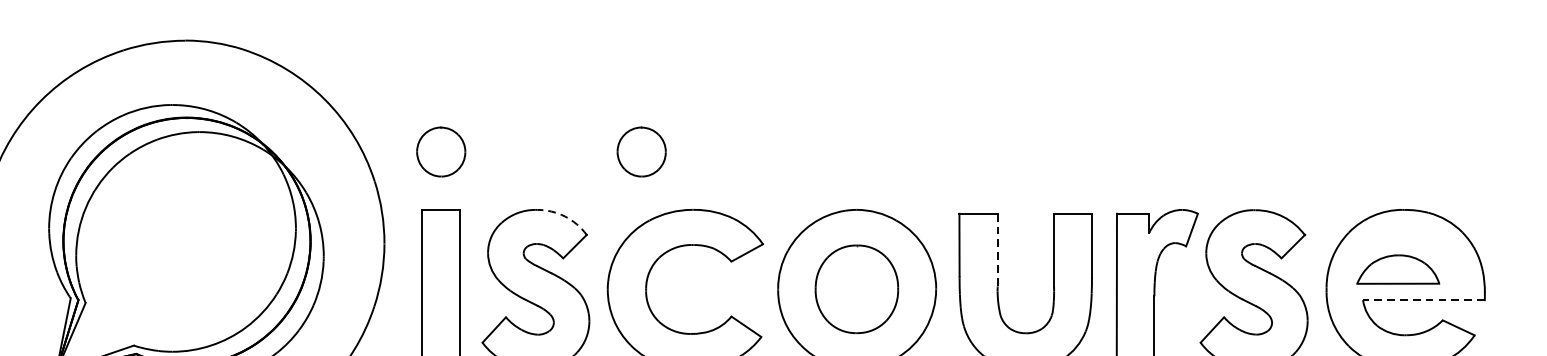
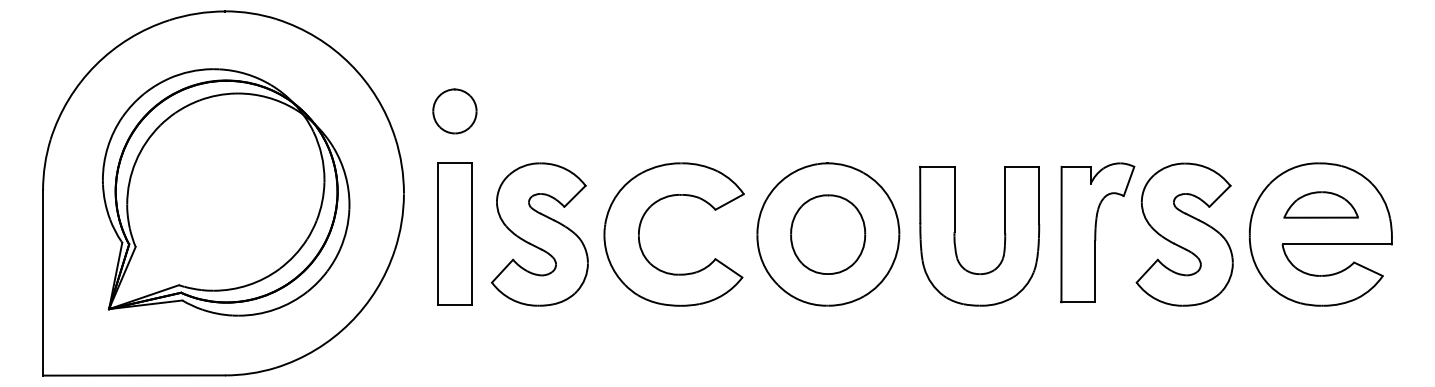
part: (641, 152) -> (634, 111), removed
arc: (565, 216) -> (566, 169), dashed -> solid
line: (997, 250) -> (954, 199), dashed -> solid
part: (1397, 269) -> (1320, 204), moved
line: (1424, 300) -> (1337, 244), dashed -> solid

